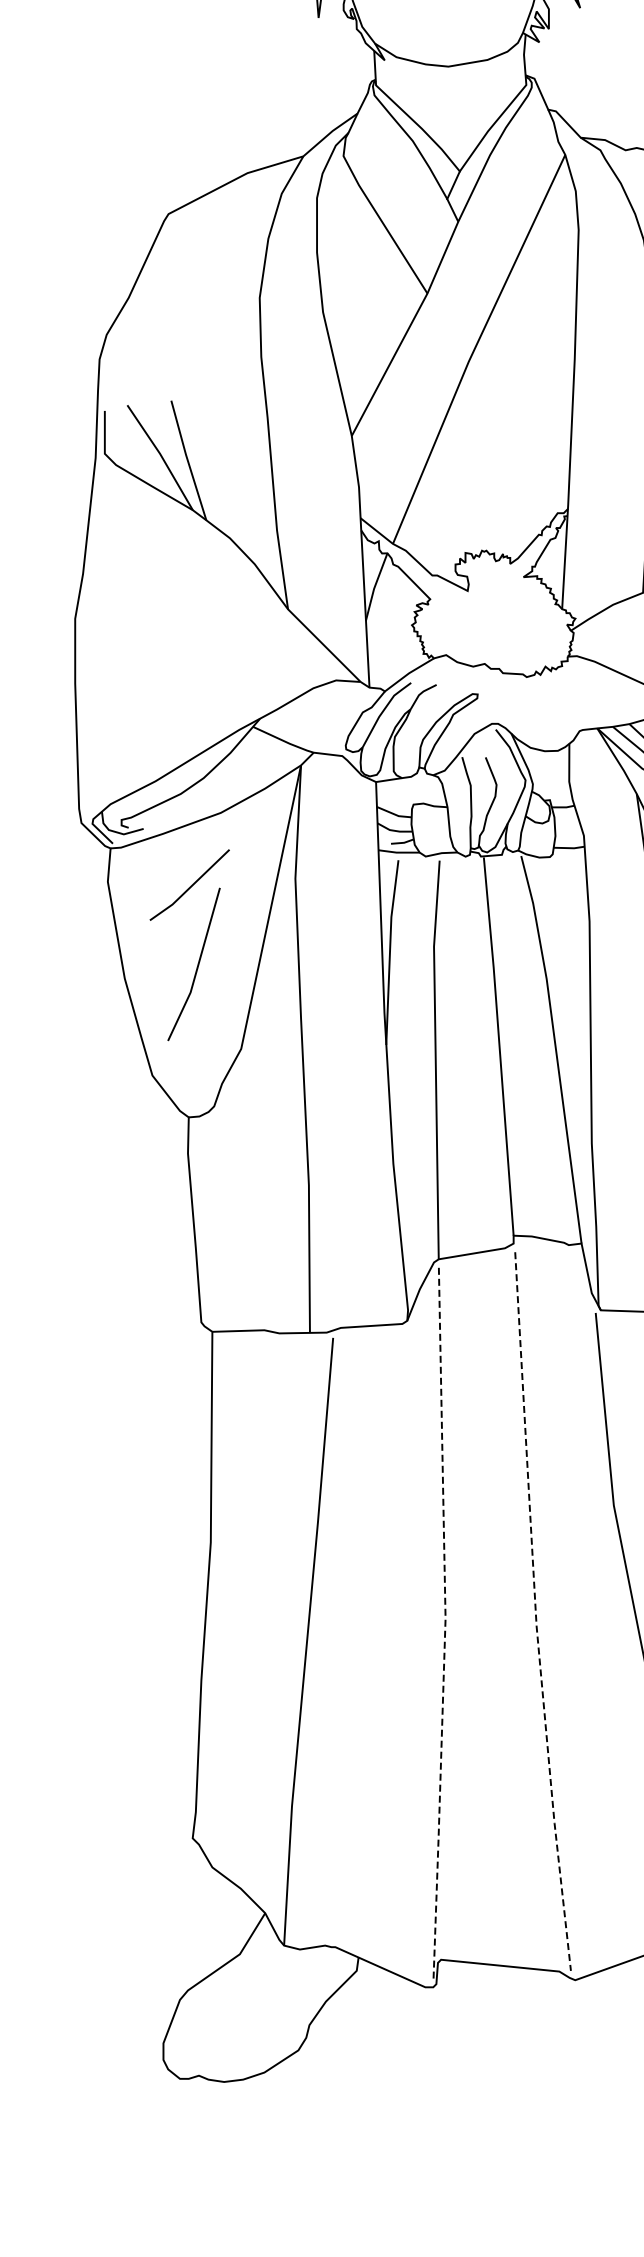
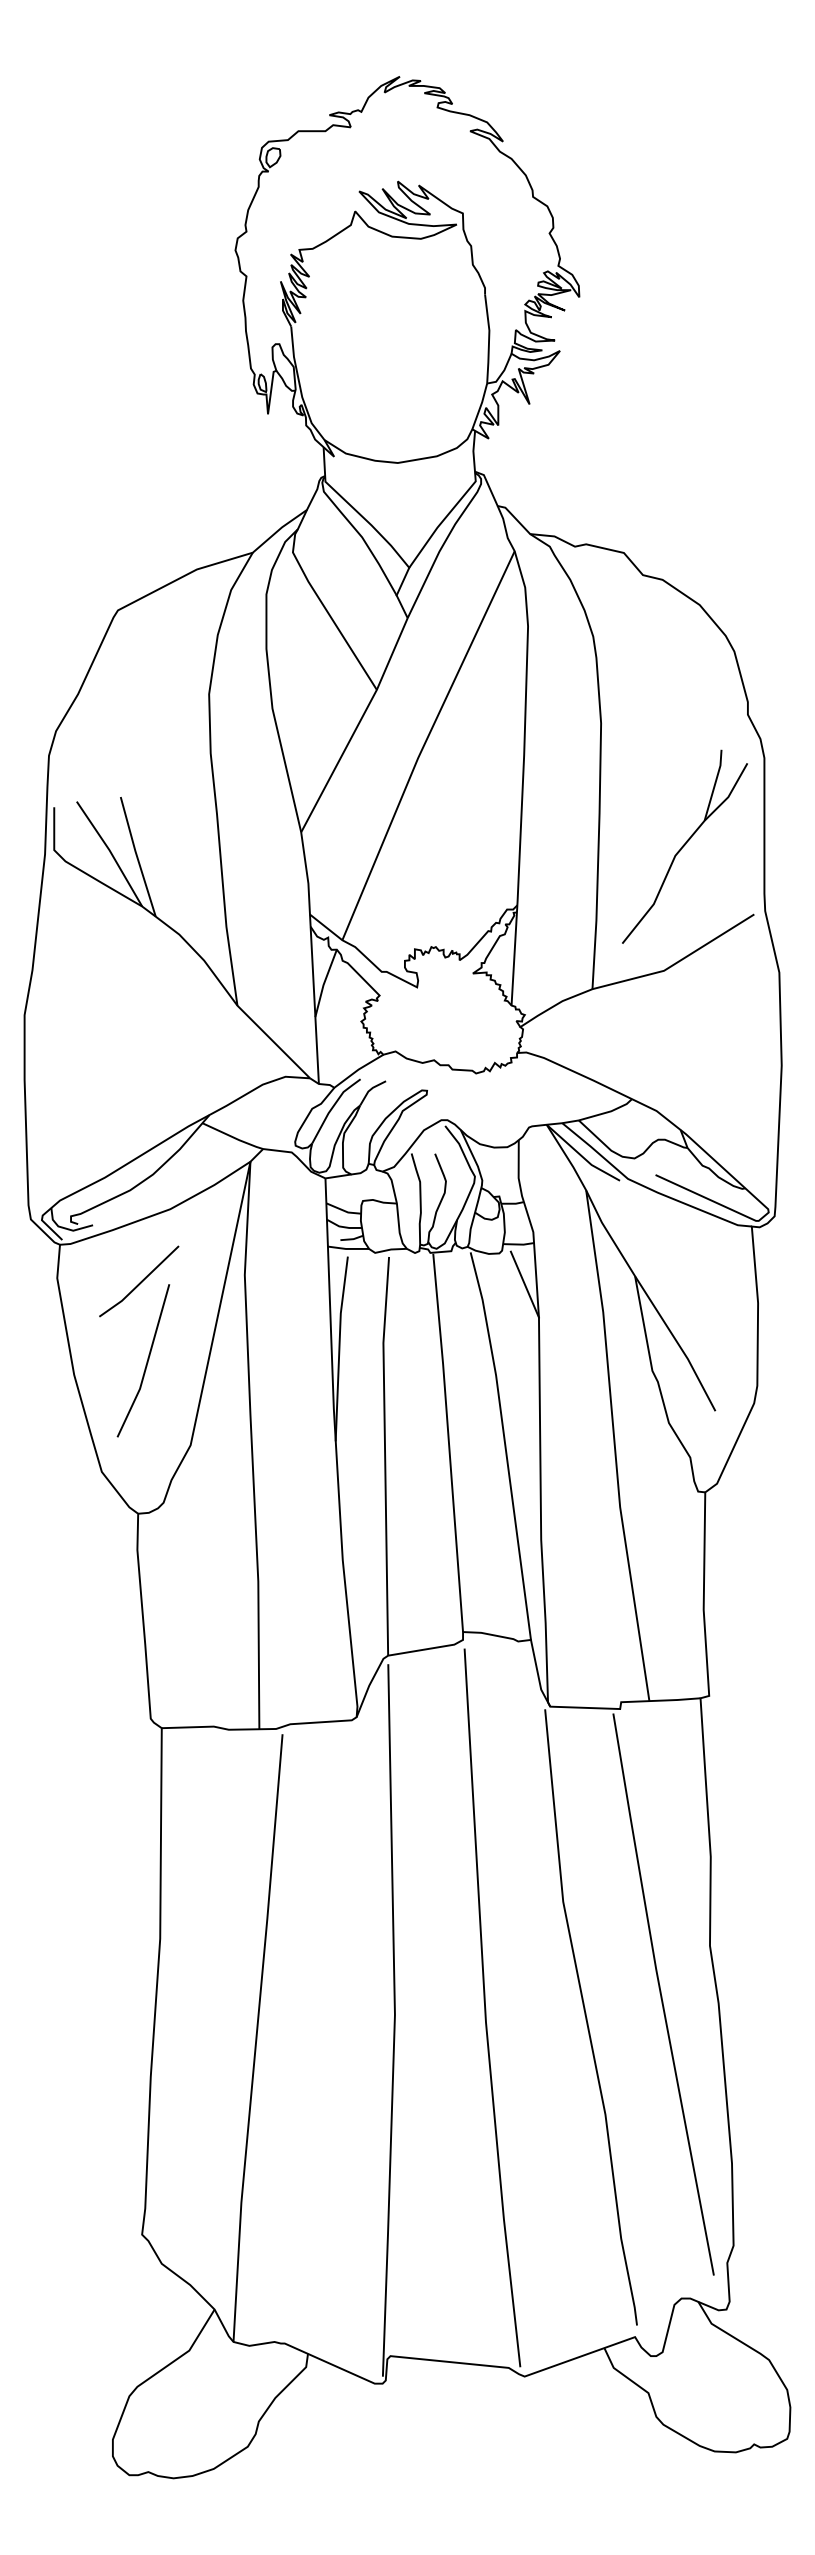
line: (575, 888) -> (524, 1284), added
line: (536, 1614) -> (485, 2010), dashed -> solid
line: (445, 1624) -> (394, 2020), dashed -> solid

